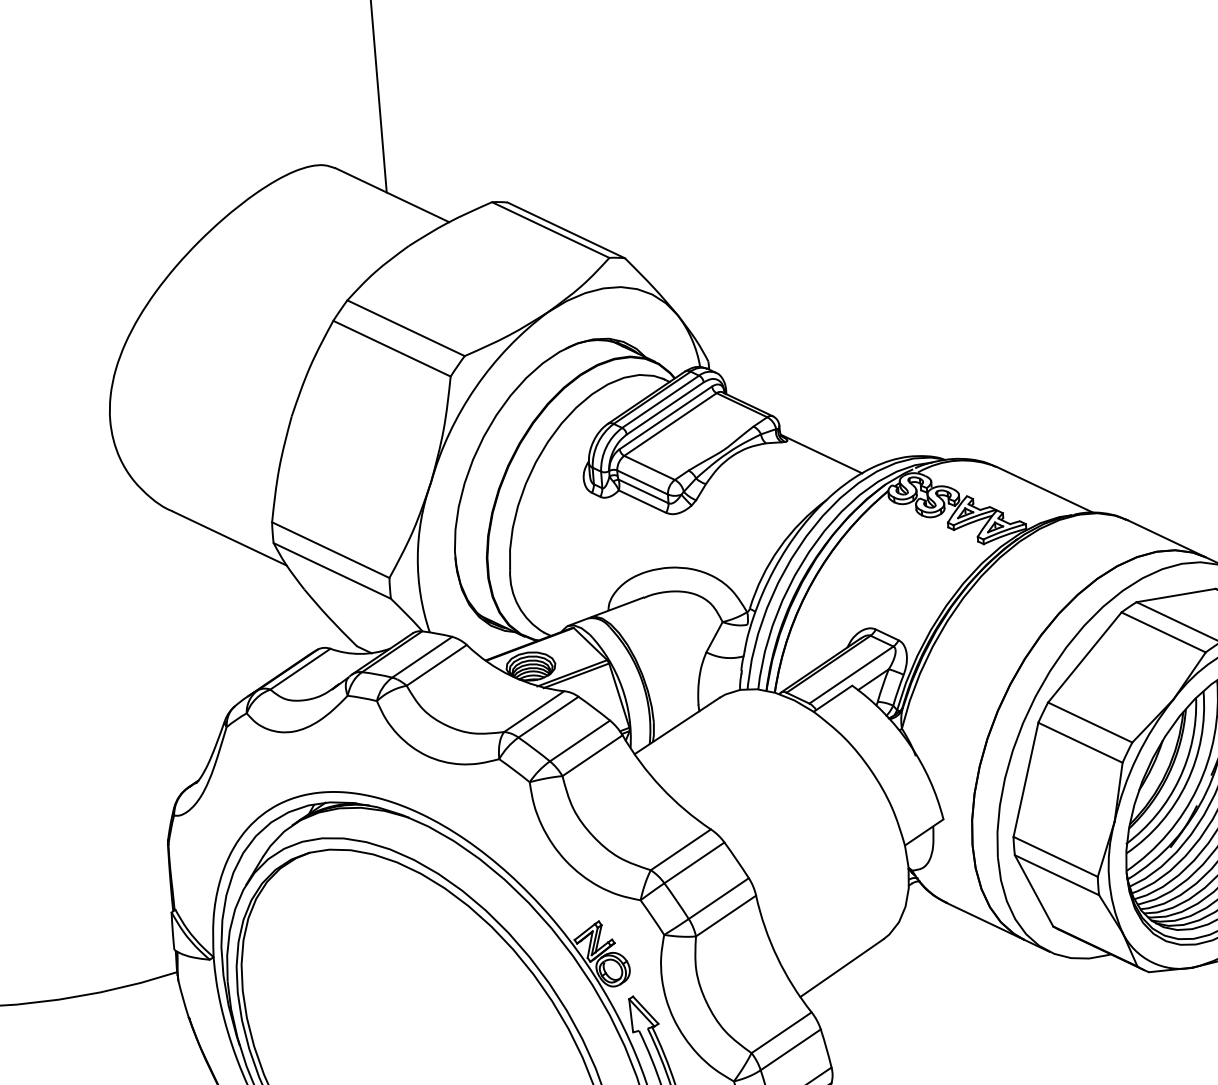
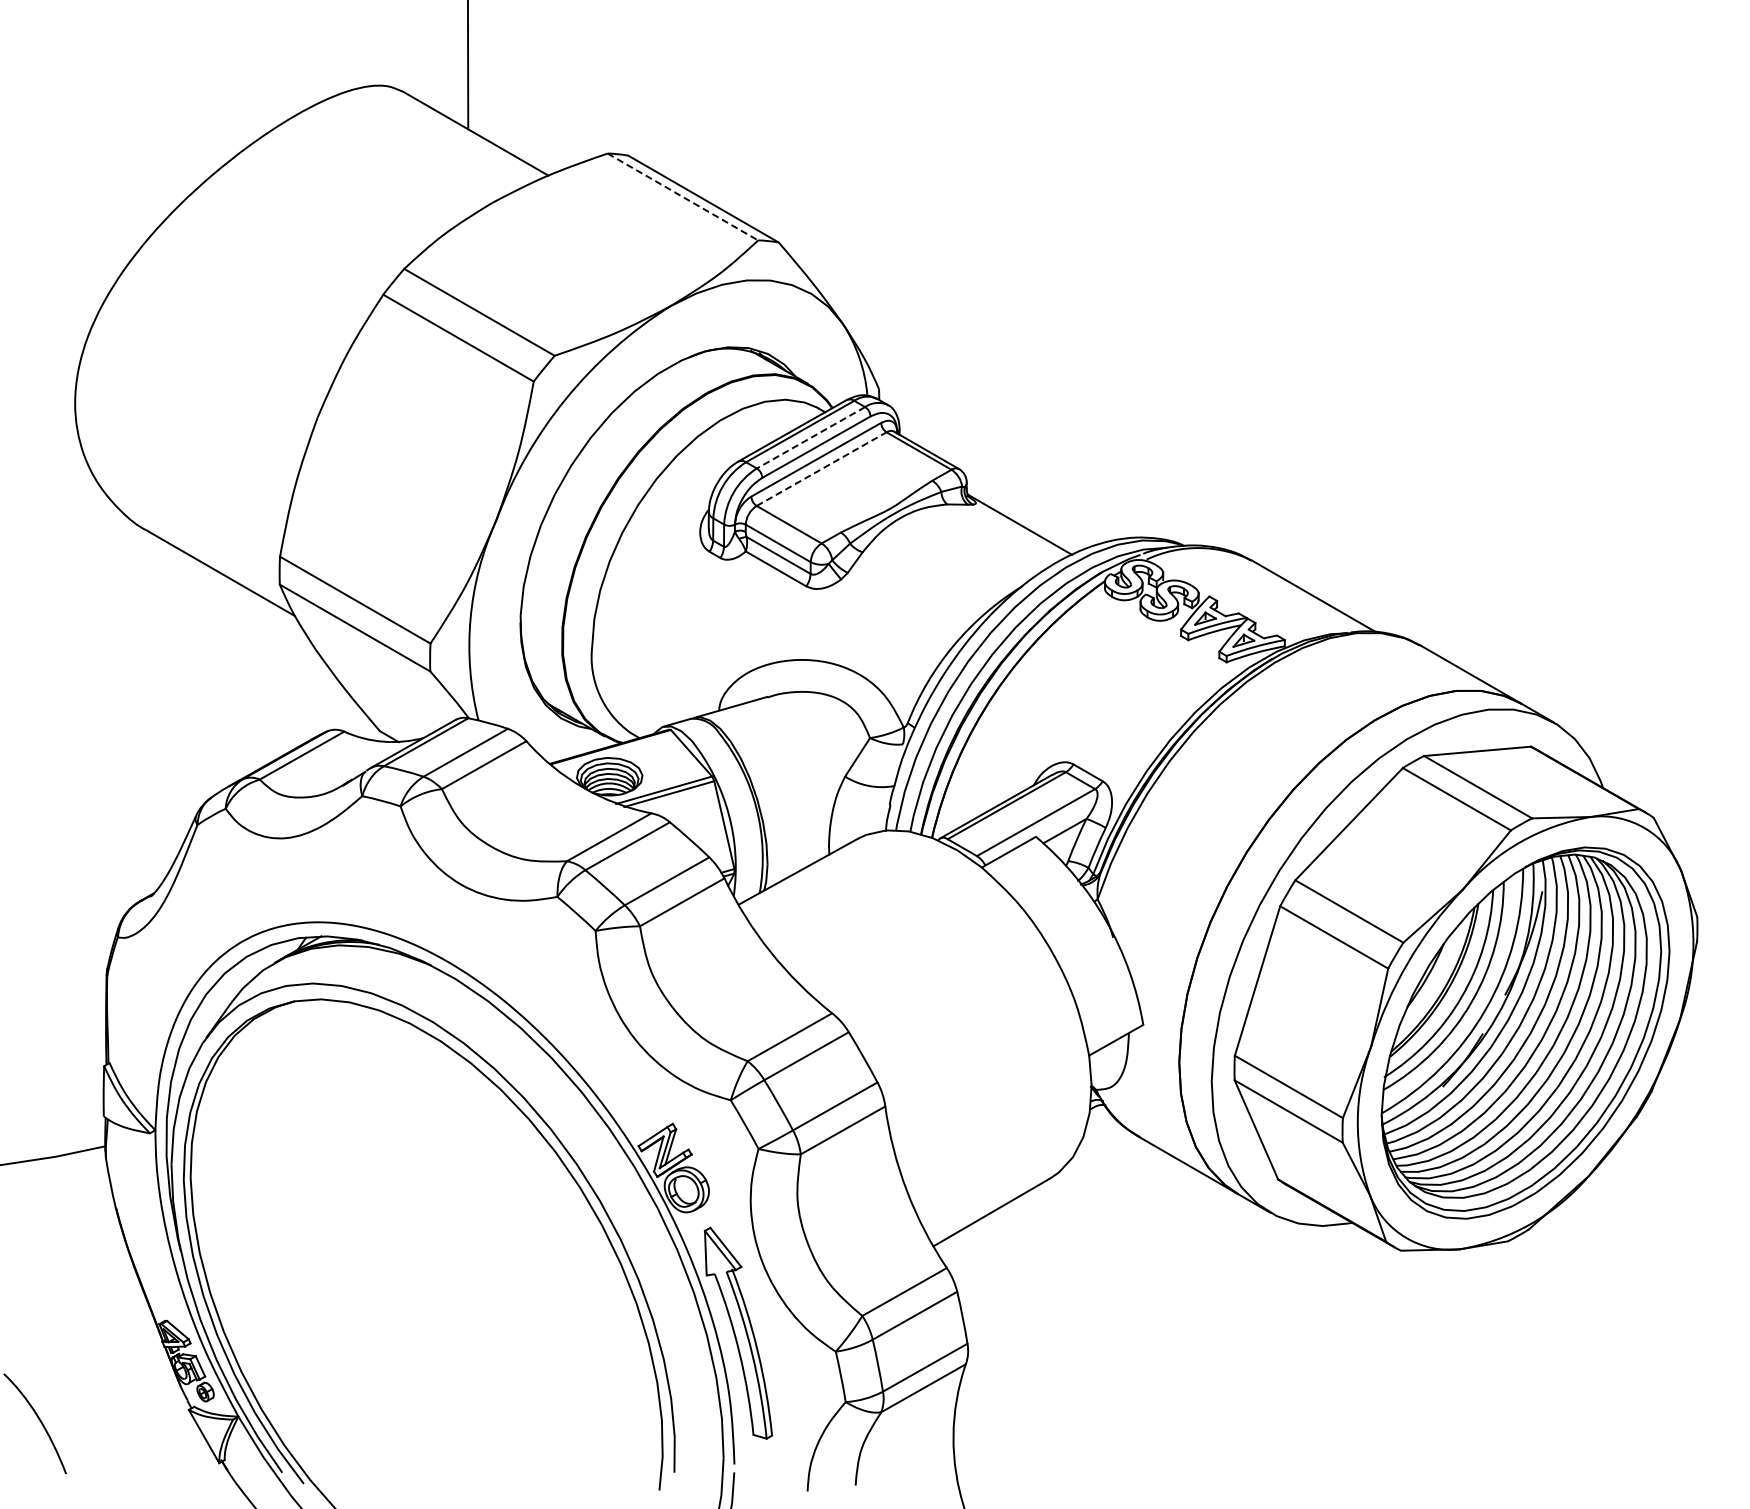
line: (550, 230) -> (682, 197), solid -> dashed
line: (660, 402) -> (810, 438), solid -> dashed
line: (670, 424) -> (821, 469), solid -> dashed

